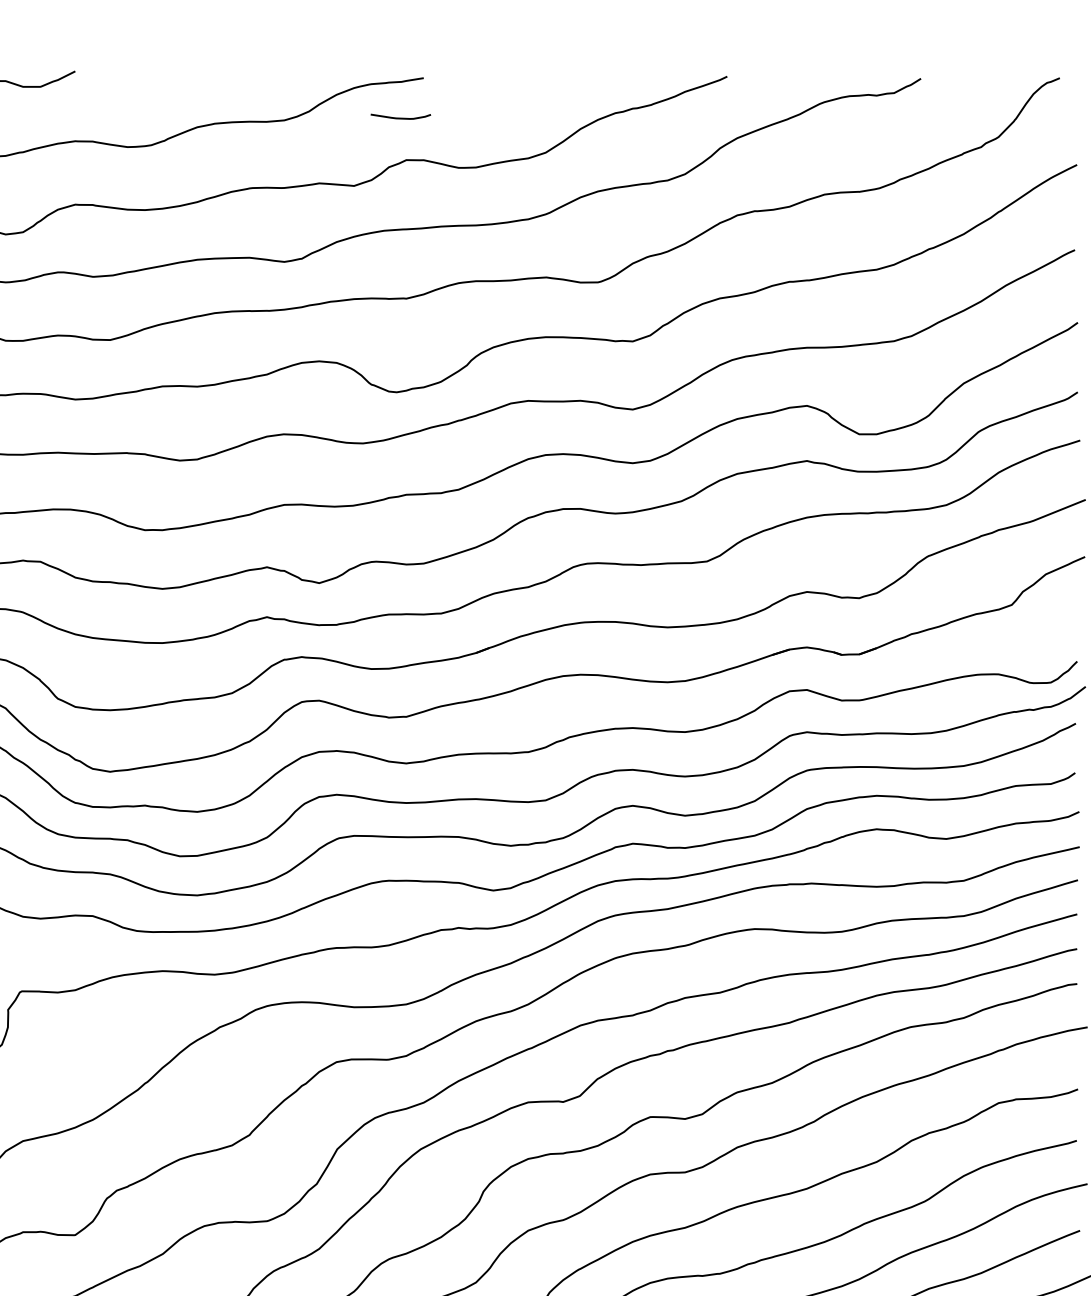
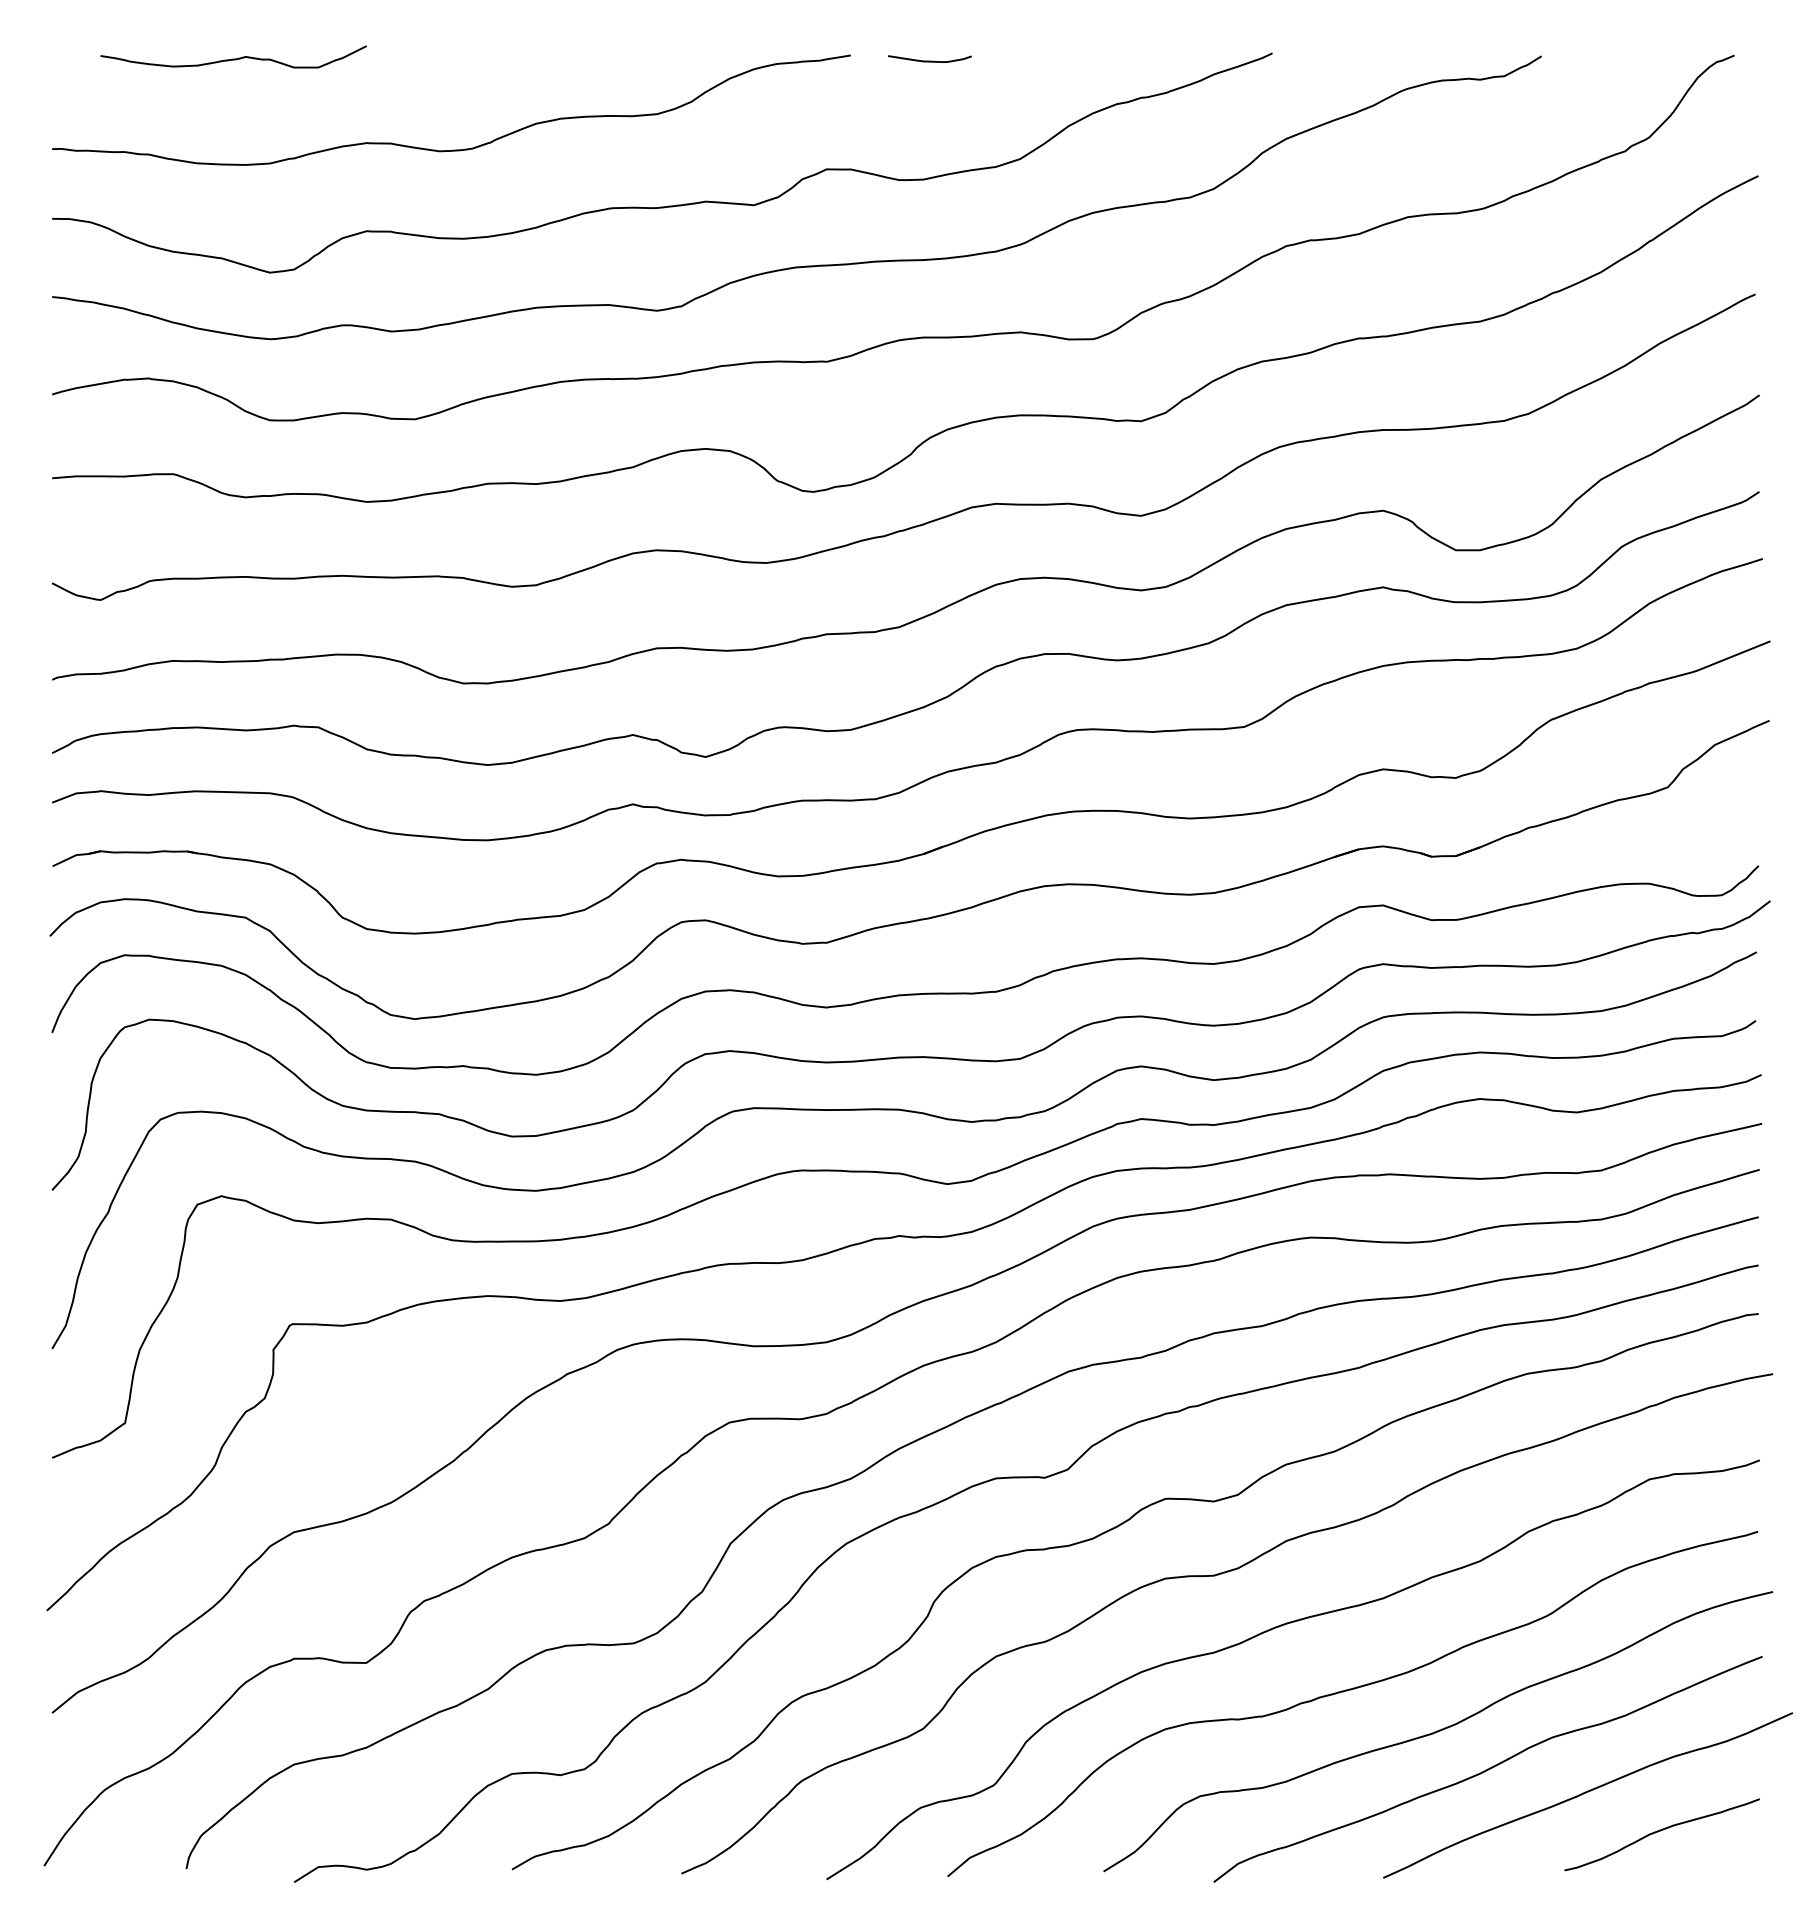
curve: (400, 117) -> (929, 60), moved

